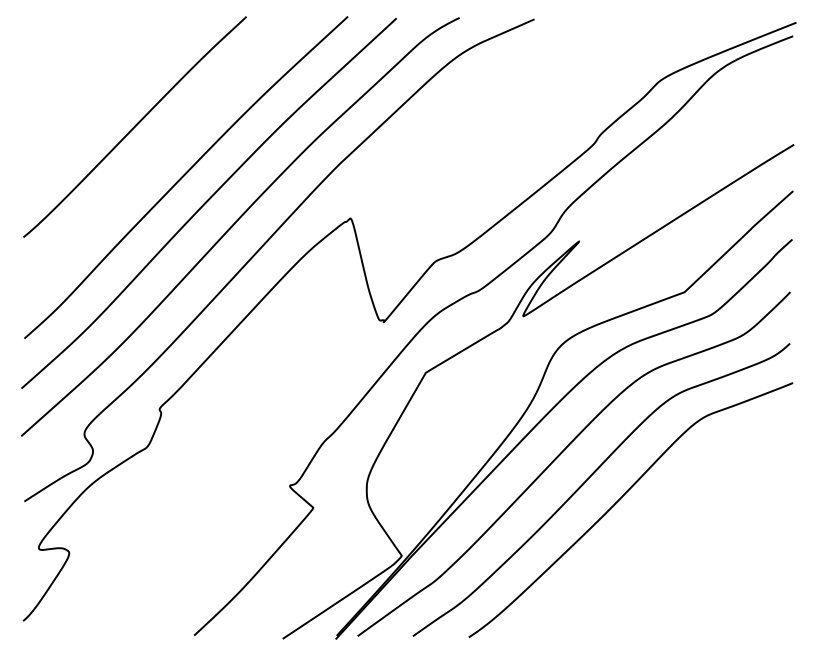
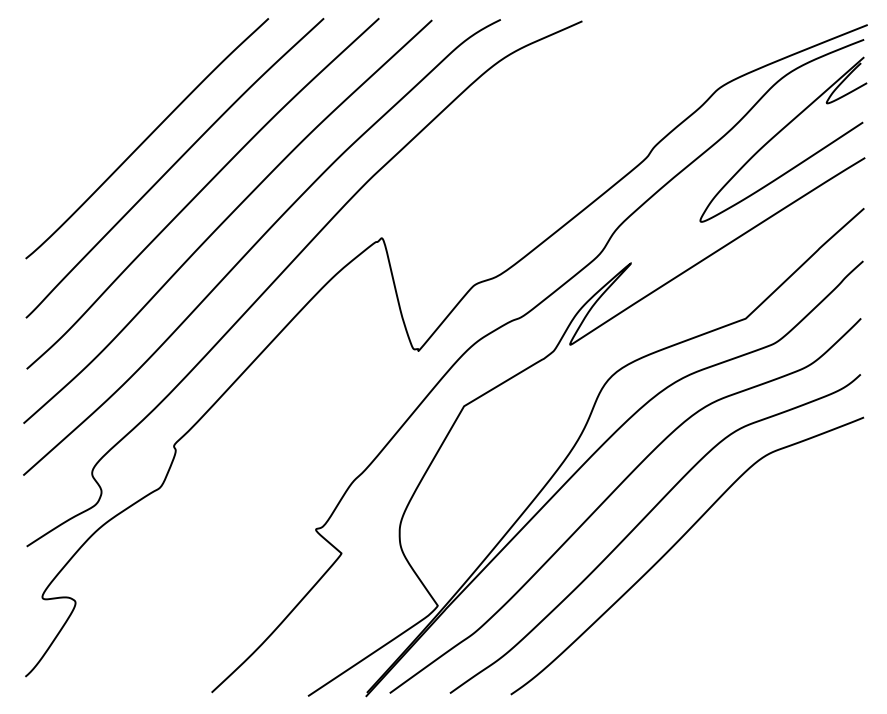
part: (715, 122) -> (779, 133), added
curve: (159, 152) -> (173, 166), added

